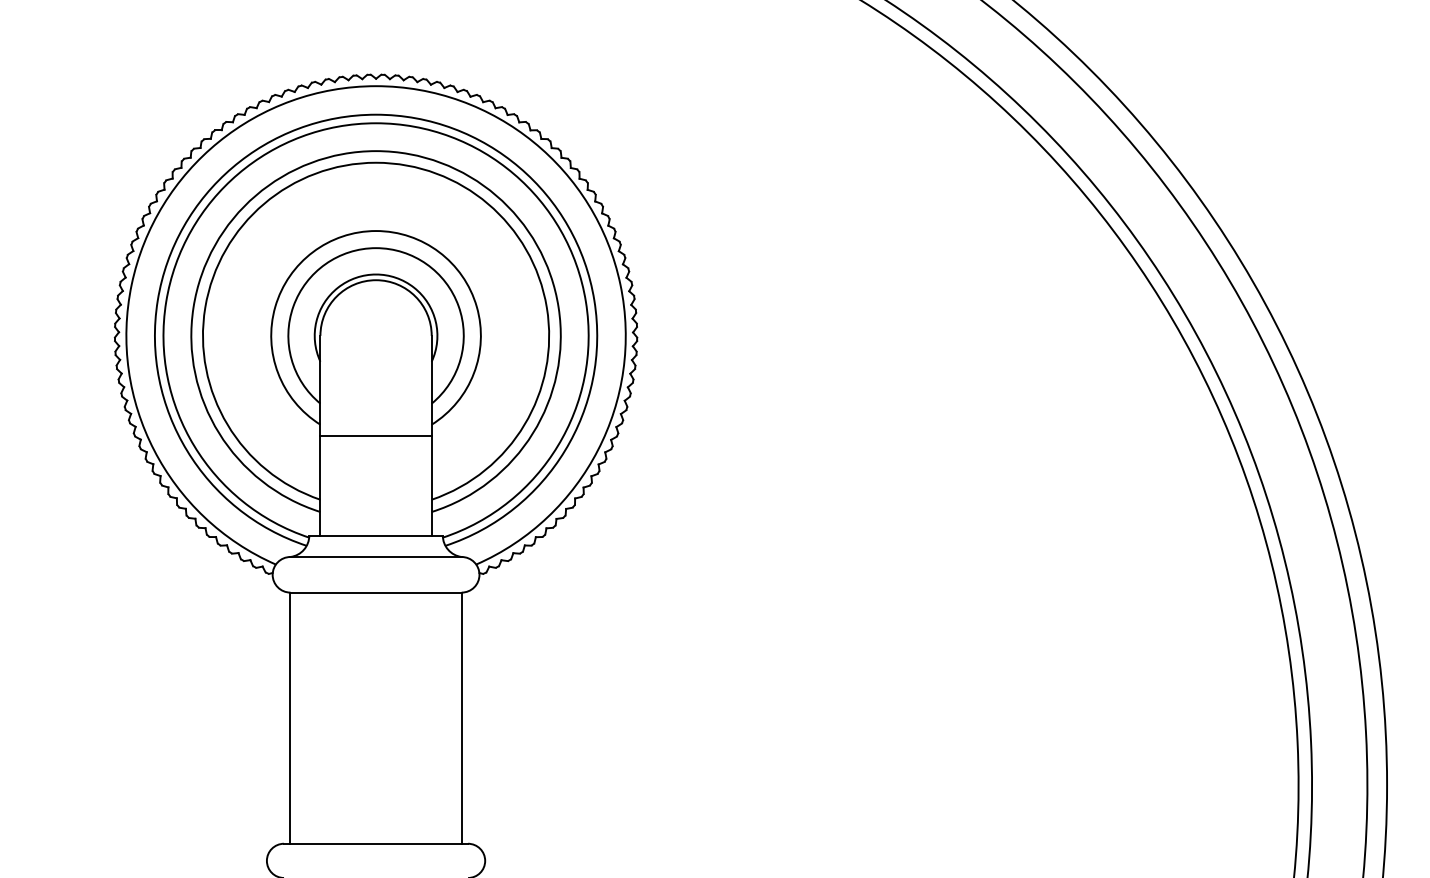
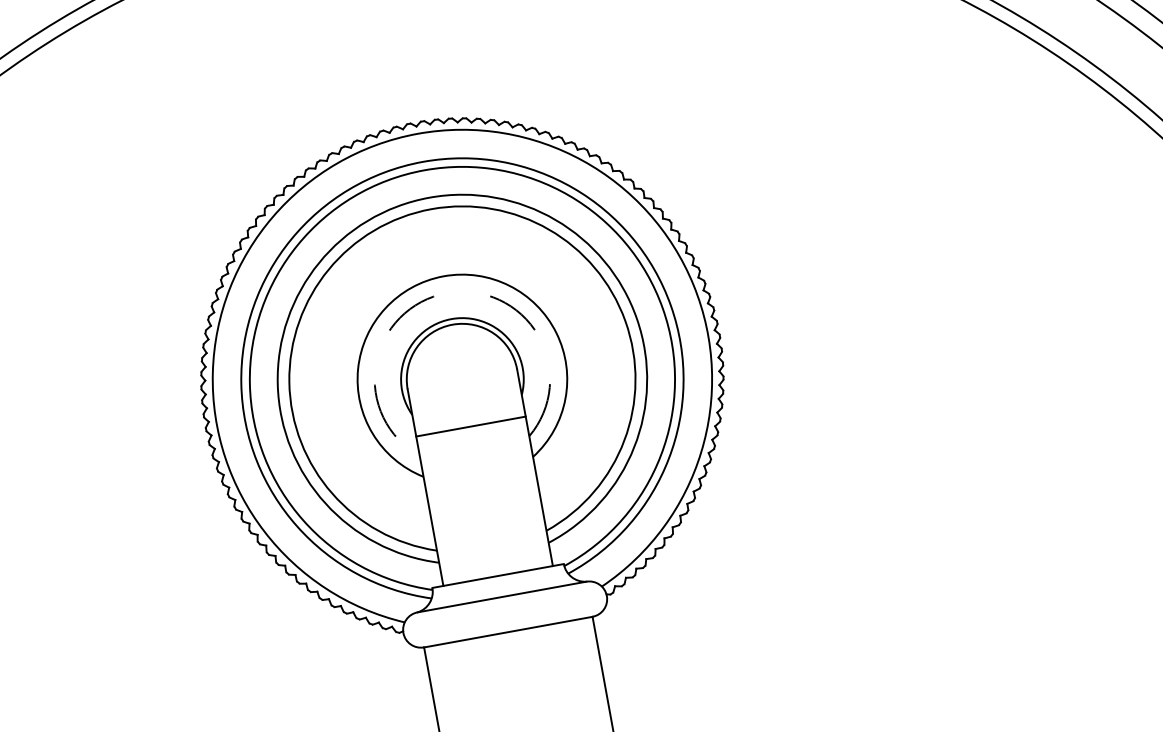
arc: (376, 248) -> (447, 293), solid -> dashed
line: (375, 435) -> (470, 426), moved

